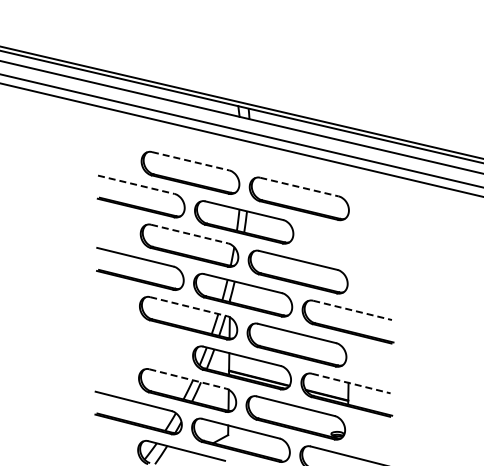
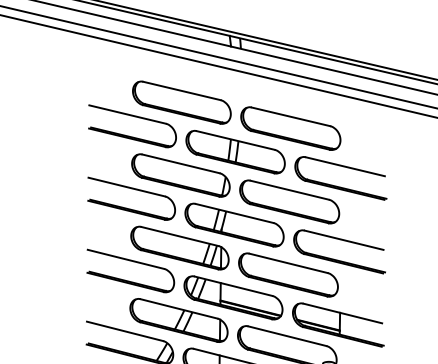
line: (190, 161) -> (181, 91), dashed -> solid
line: (136, 184) -> (127, 114), dashed -> solid
line: (299, 187) -> (290, 117), dashed -> solid
line: (189, 234) -> (180, 164), dashed -> solid
part: (348, 256) -> (340, 186), added
line: (188, 306) -> (179, 236), dashed -> solid
line: (352, 310) -> (344, 240), dashed -> solid
part: (141, 332) -> (132, 262), added
line: (187, 378) -> (178, 308), dashed -> solid
line: (351, 383) -> (343, 313), dashed -> solid

